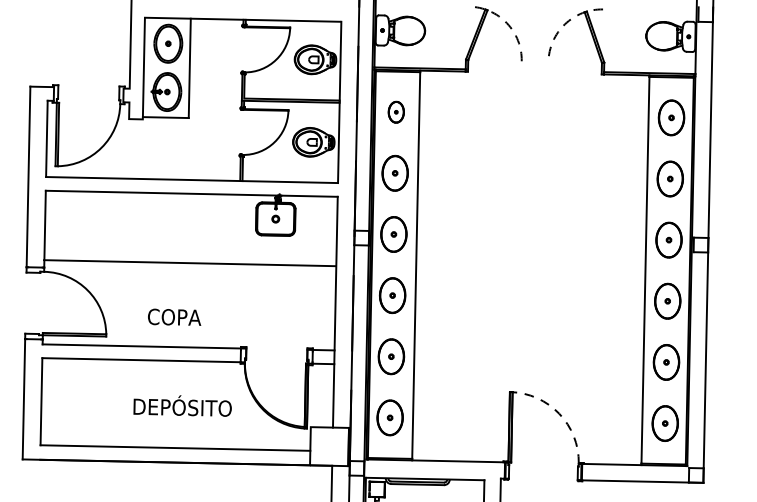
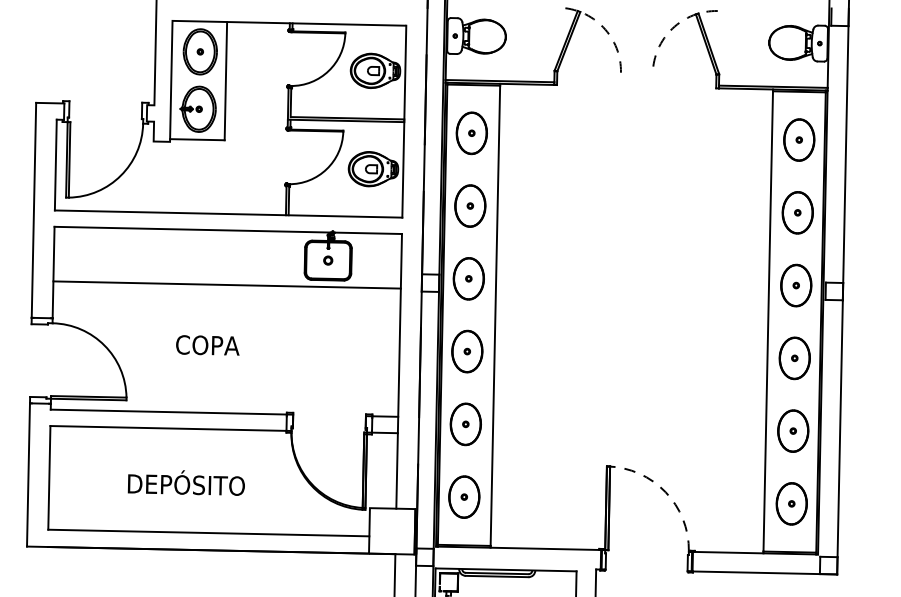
part: (396, 112) -> (471, 133), size x1.67
line: (189, 262) -> (226, 284), moved
text: (174, 317) -> (207, 345), moved
text: (181, 405) -> (185, 482), moved

